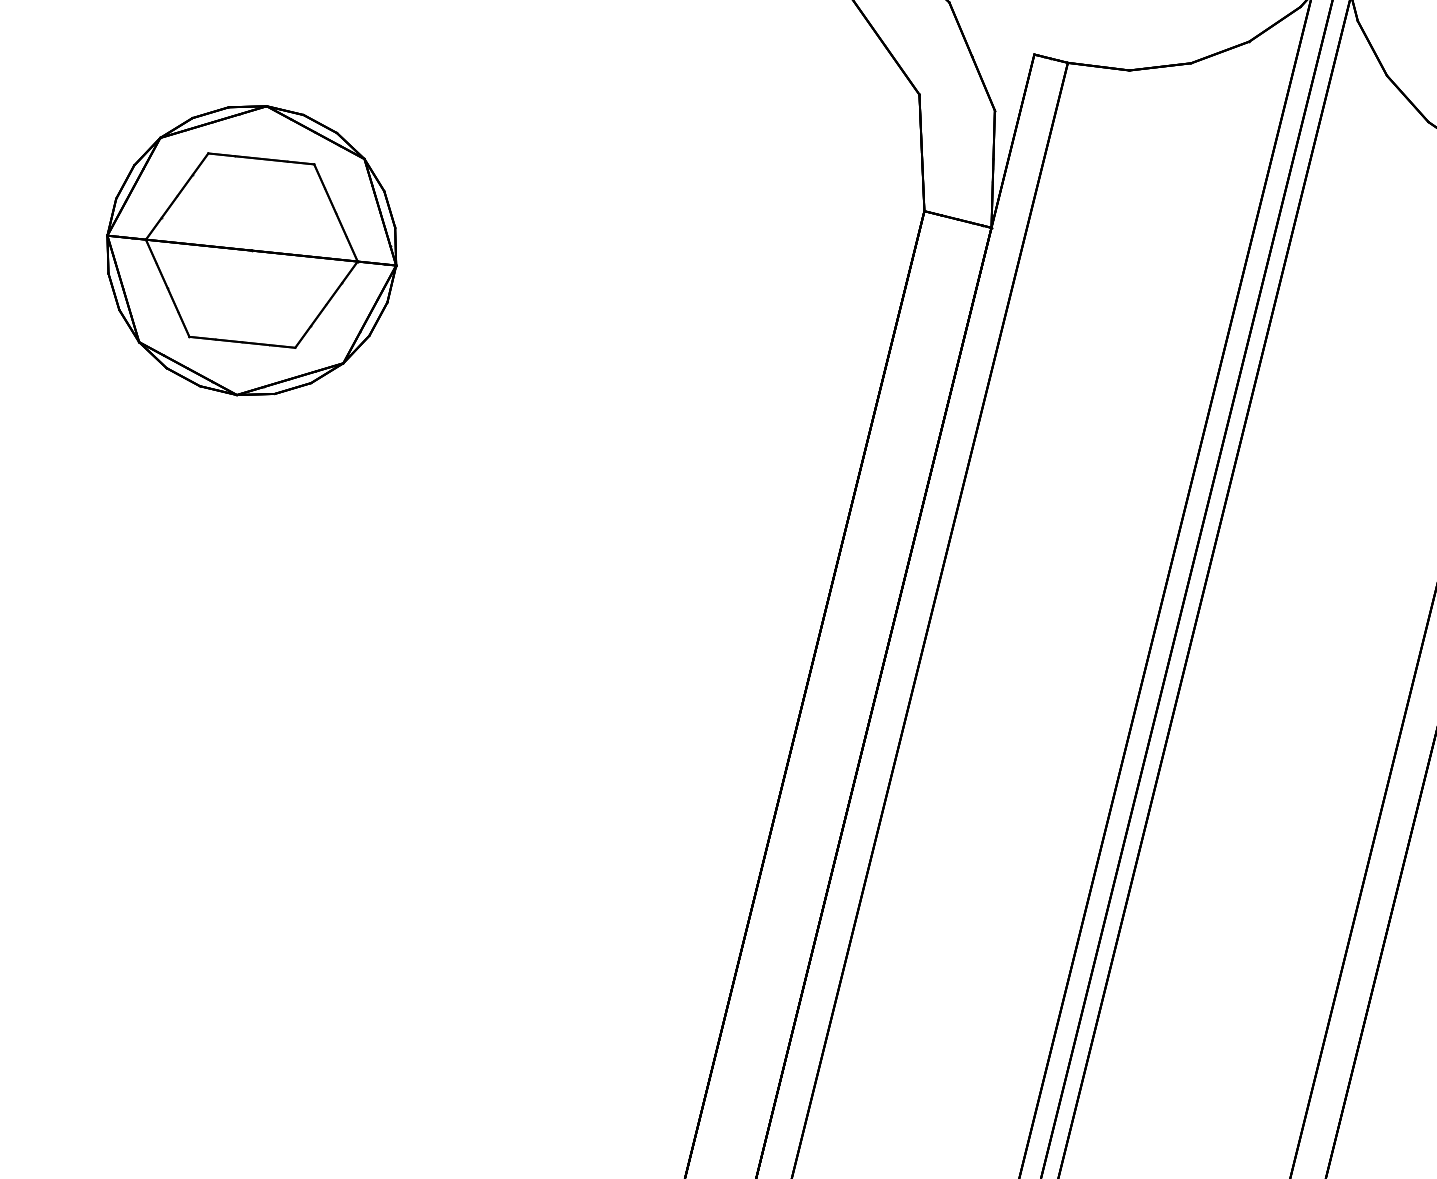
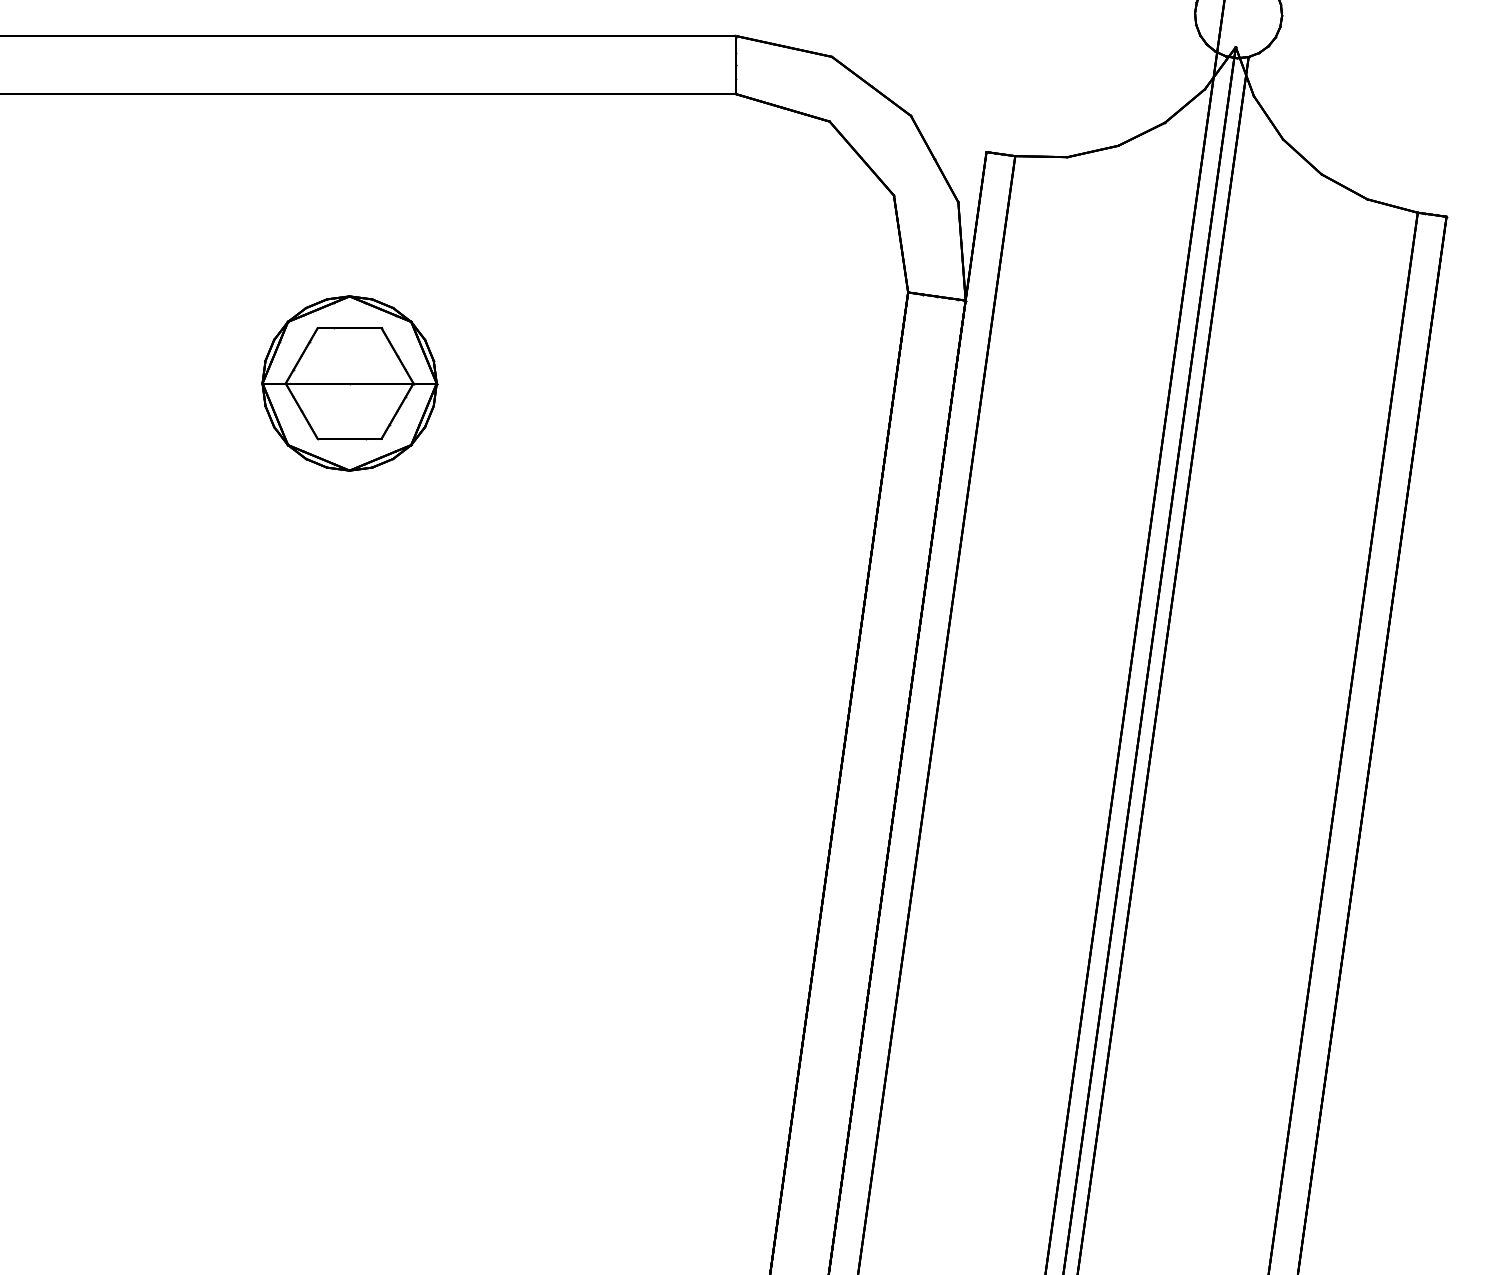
part: (251, 250) -> (349, 383), size x0.71

